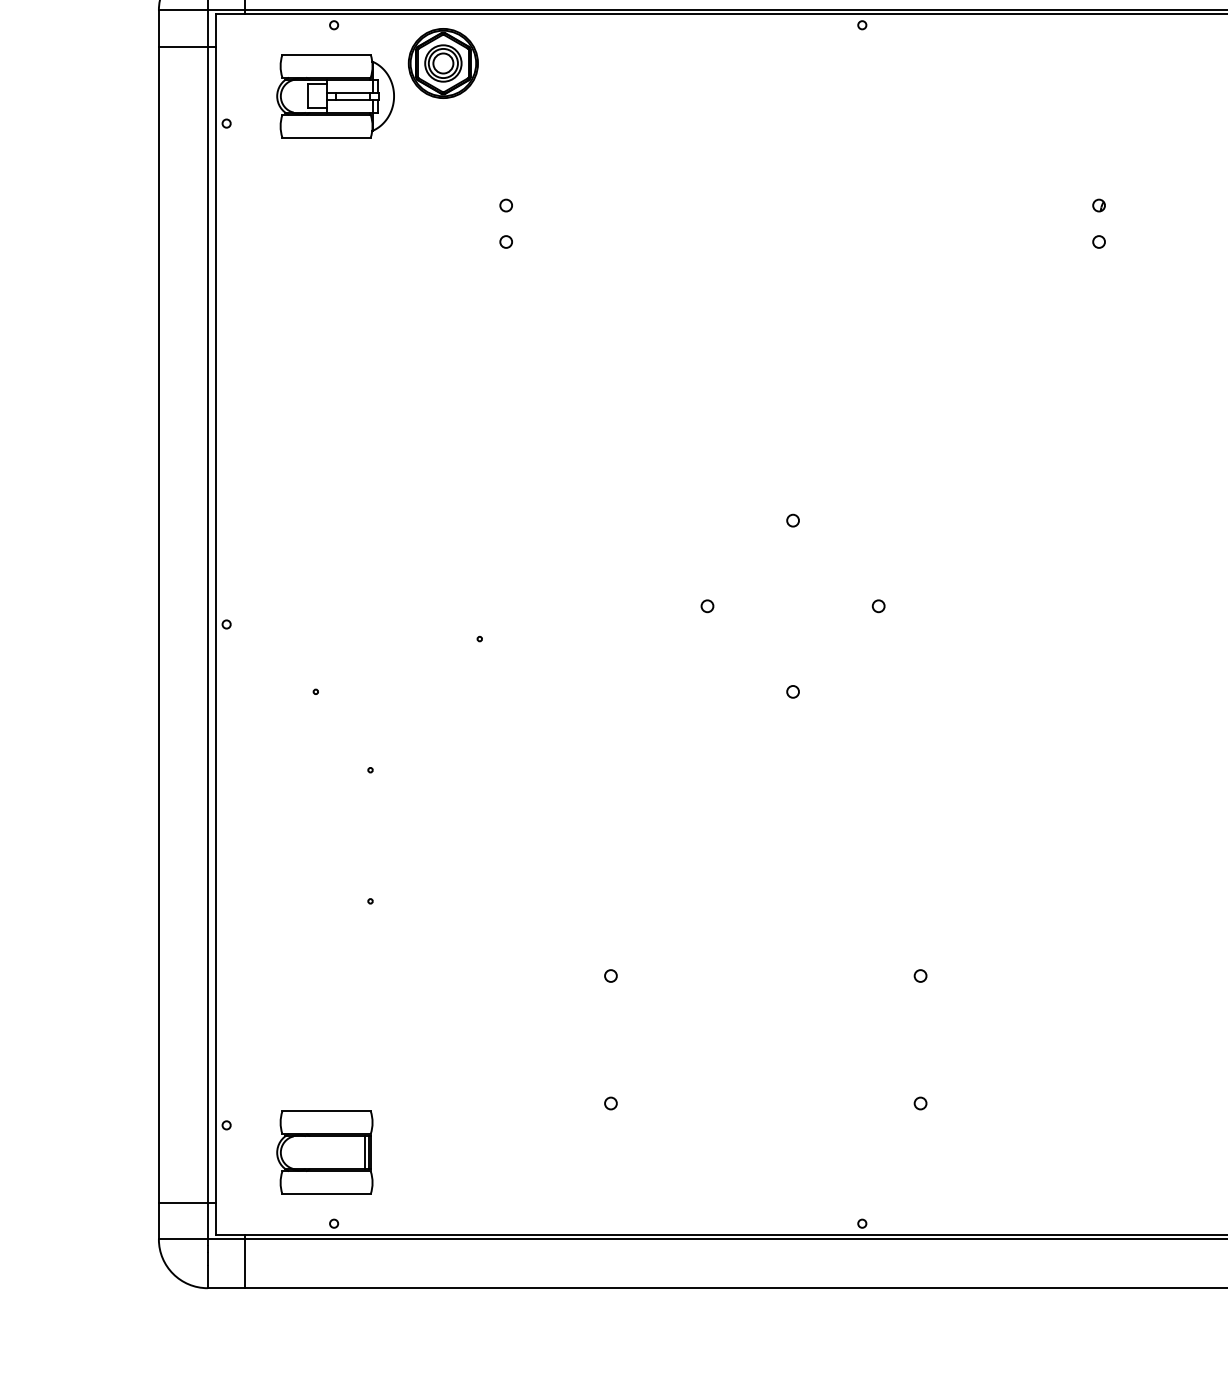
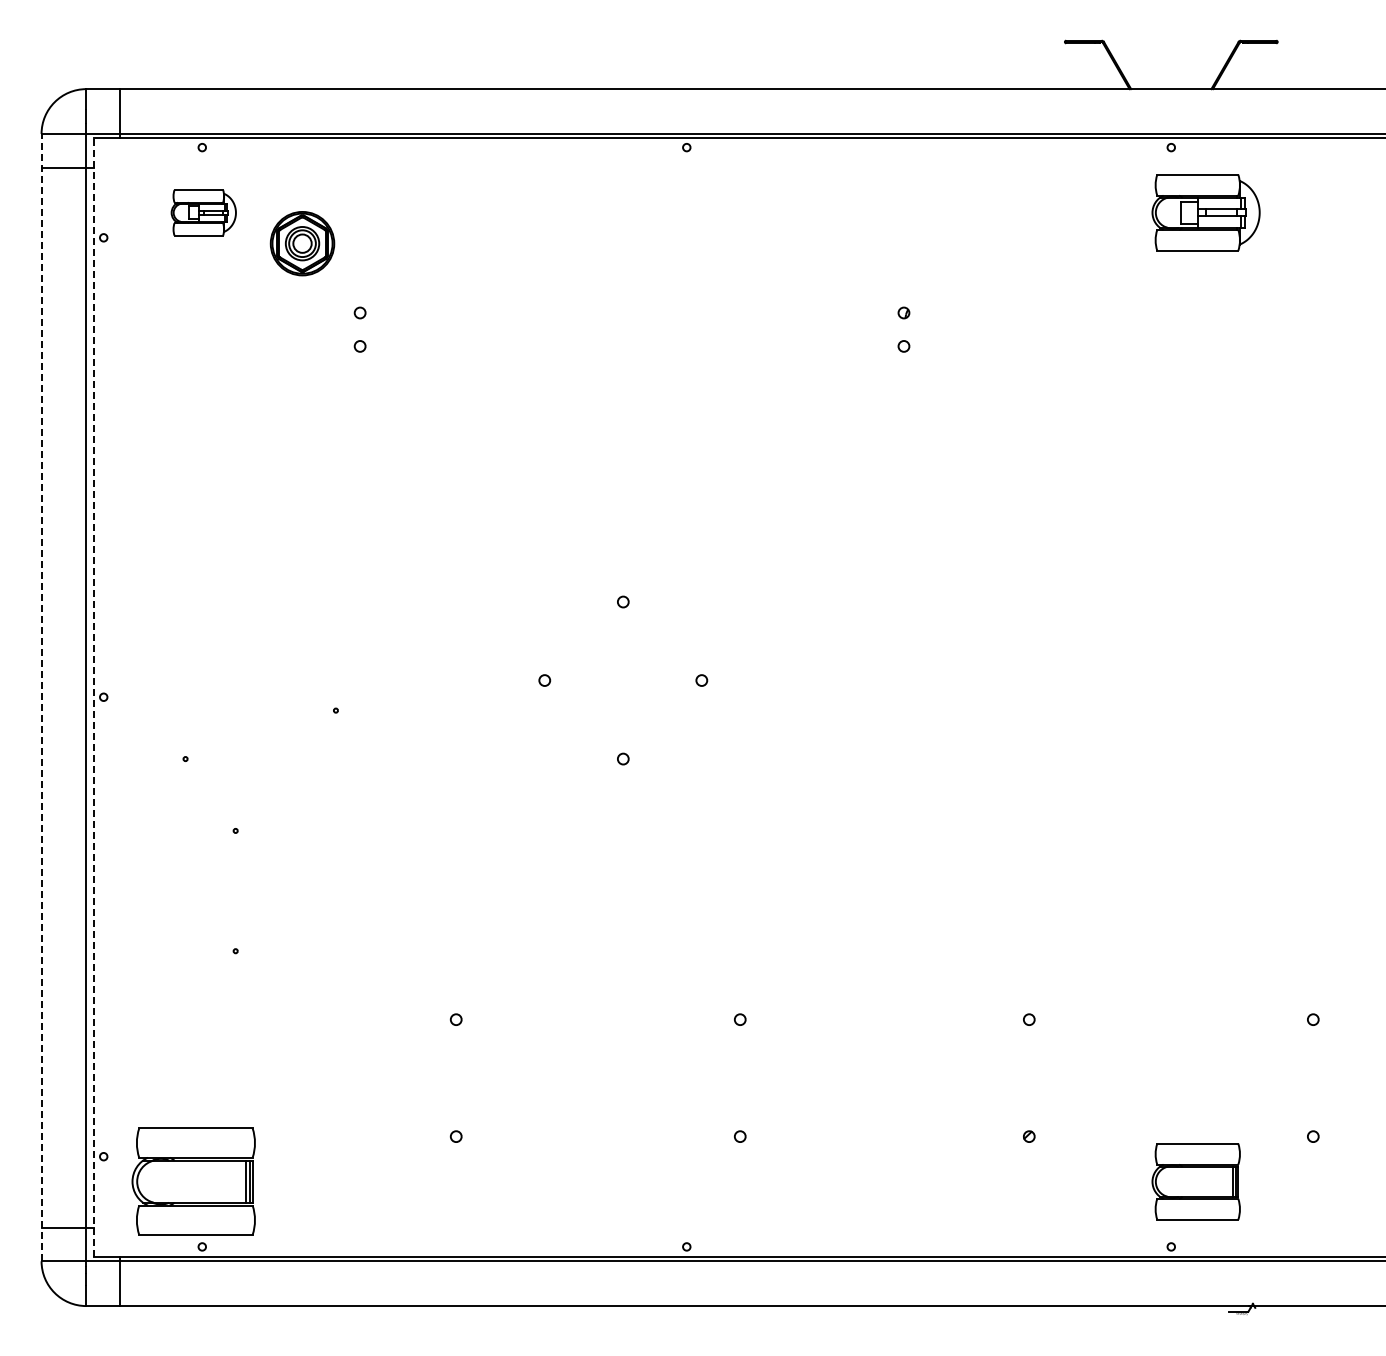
part: (443, 63) -> (302, 243), moved
part: (335, 96) -> (203, 212), size x0.6
line: (158, 624) -> (41, 697), solid -> dashed
line: (215, 624) -> (93, 697), solid -> dashed
part: (324, 1152) -> (193, 1181), size x1.4

